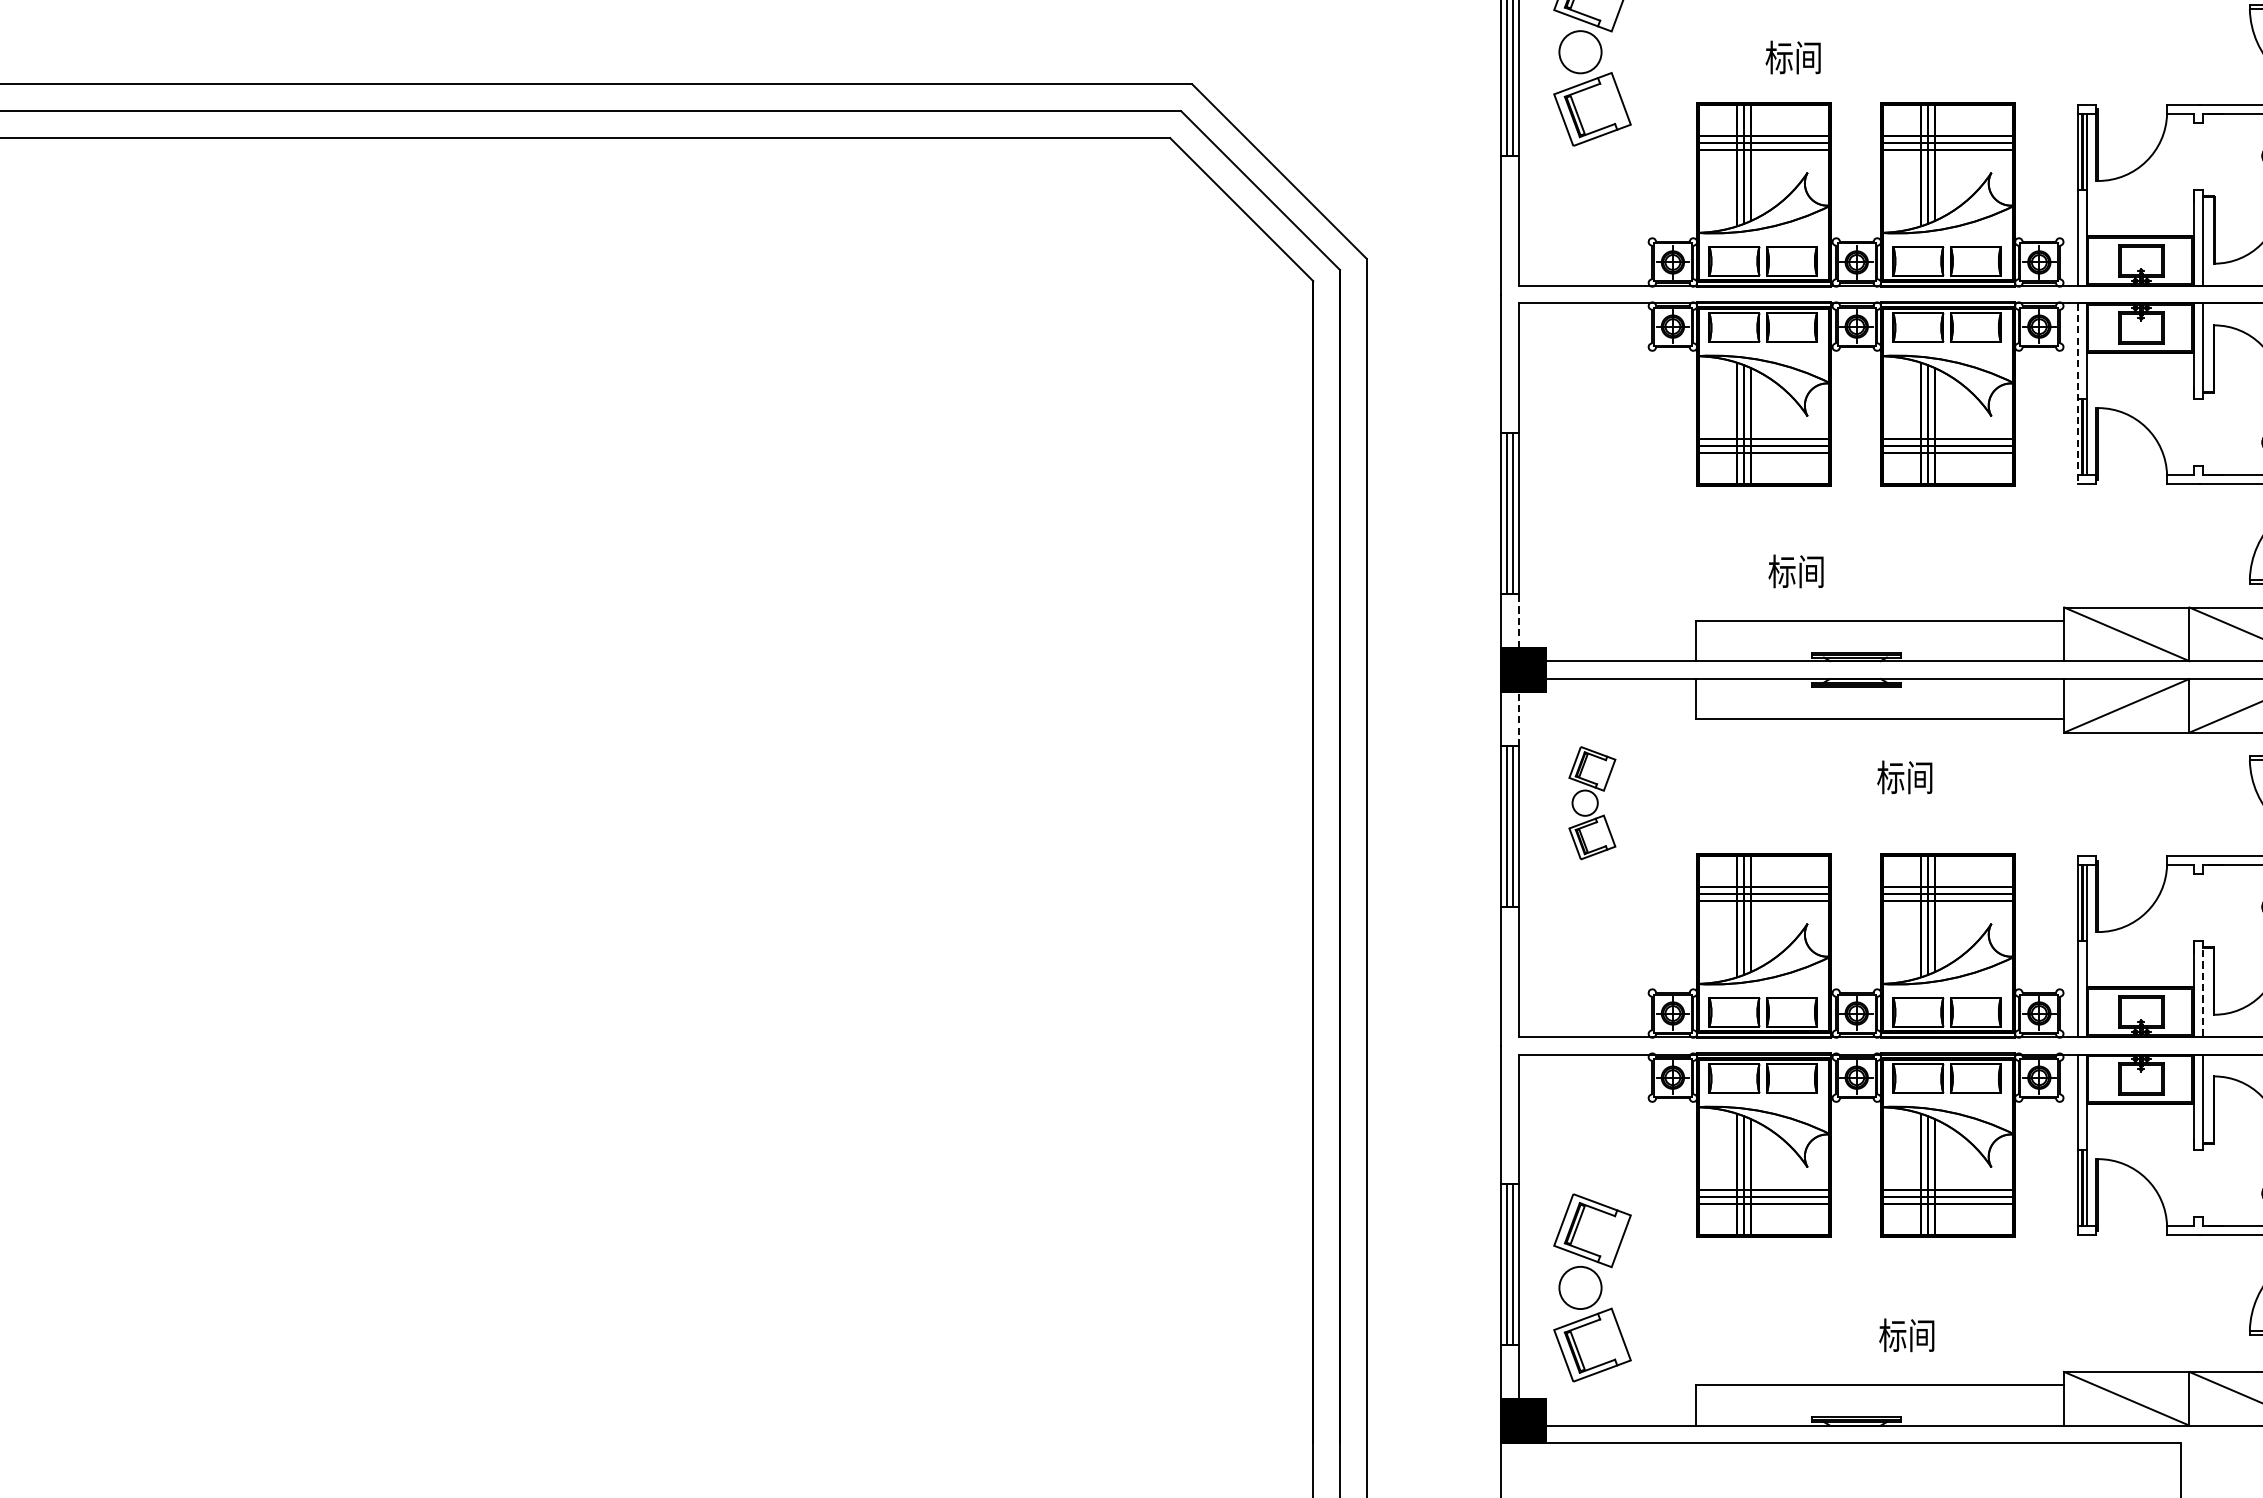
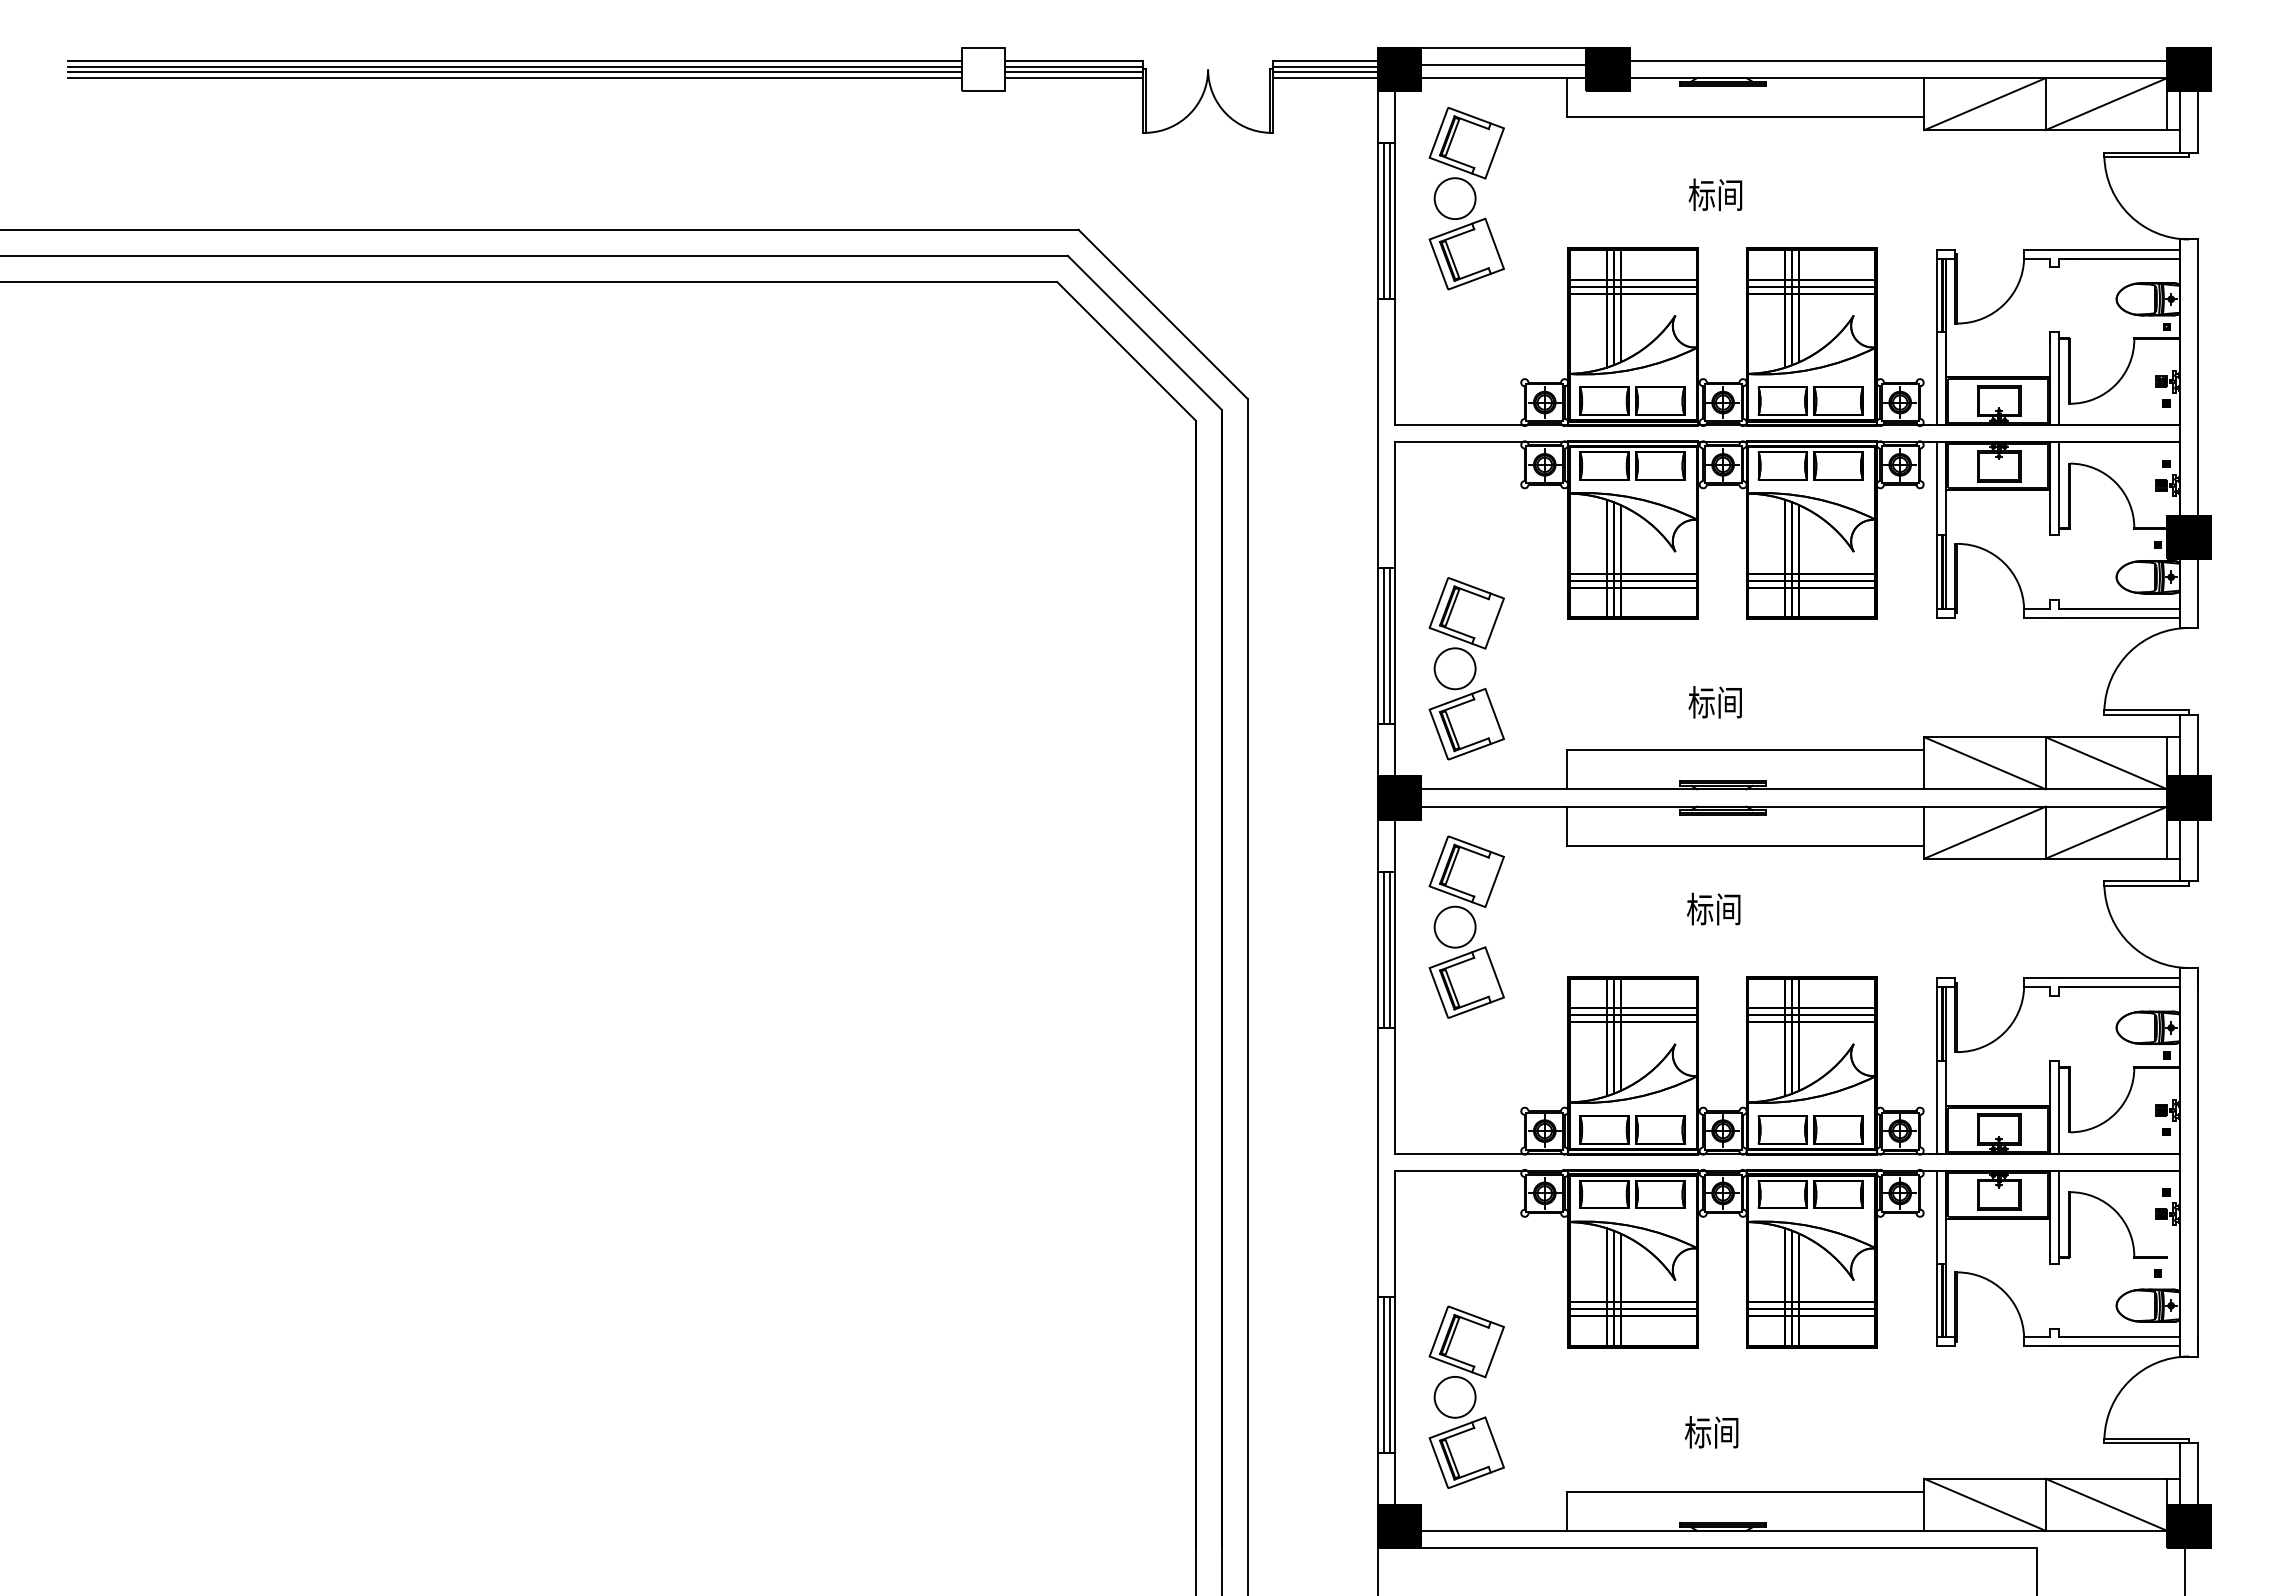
text: (1793, 57) -> (1715, 194), moved
line: (2077, 393) -> (1937, 529), dashed -> solid
part: (1592, 536) -> (1466, 668), added
text: (1795, 571) -> (1714, 702), moved
line: (1519, 620) -> (1395, 749), dashed -> solid
line: (1519, 719) -> (1395, 845), dashed -> solid
text: (1904, 776) -> (1713, 908), moved
part: (1592, 802) -> (1466, 926), size x1.67
line: (2202, 991) -> (2058, 1109), dashed -> solid
text: (1906, 1335) -> (1711, 1432), moved

